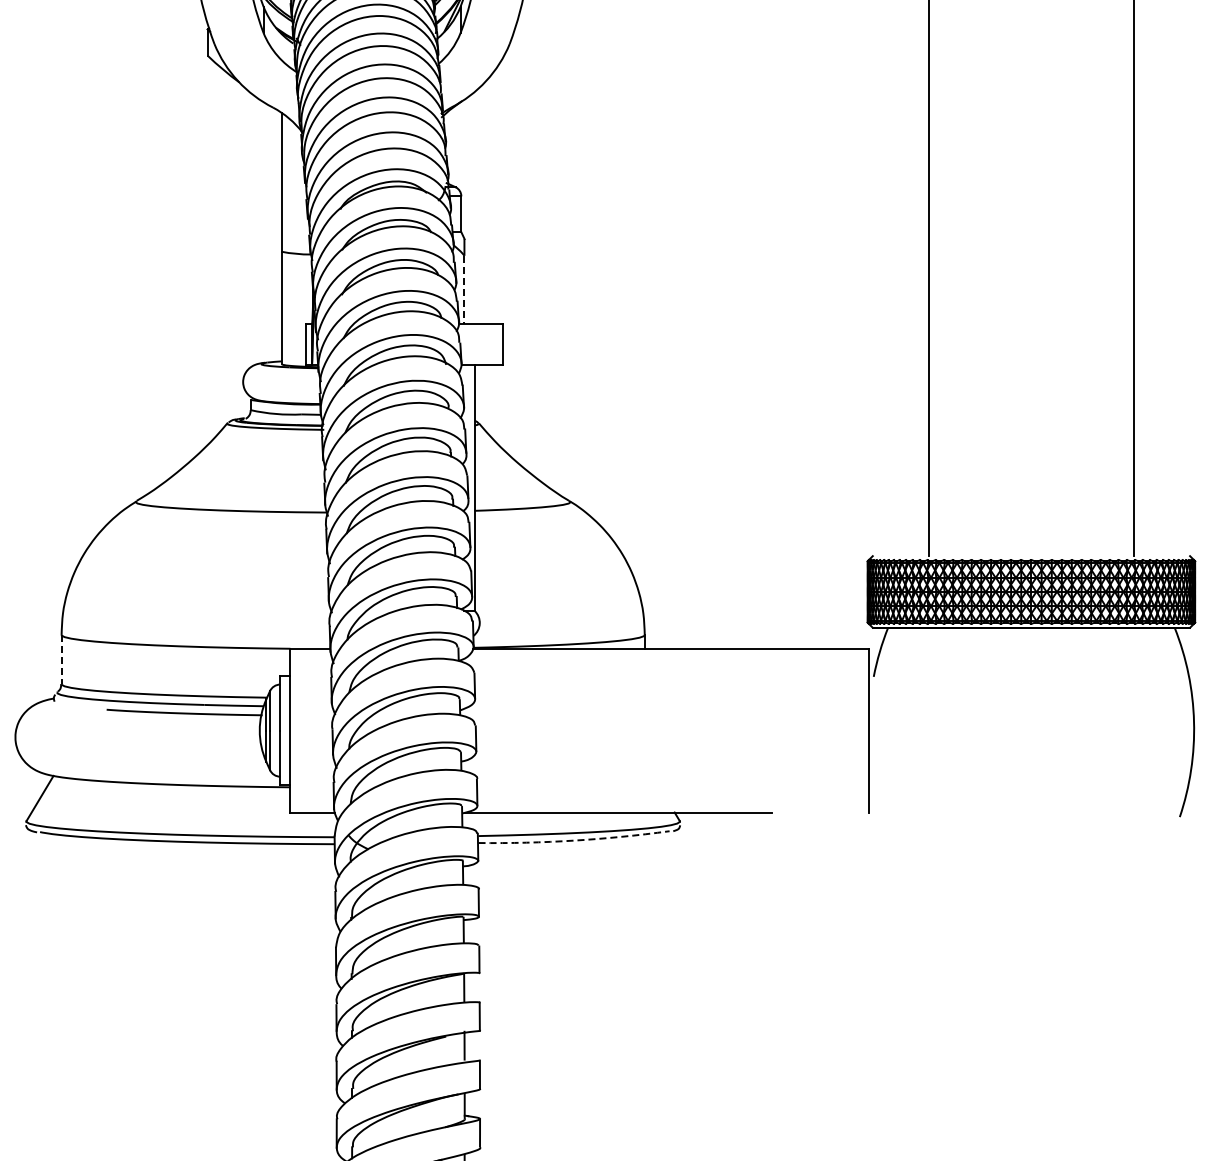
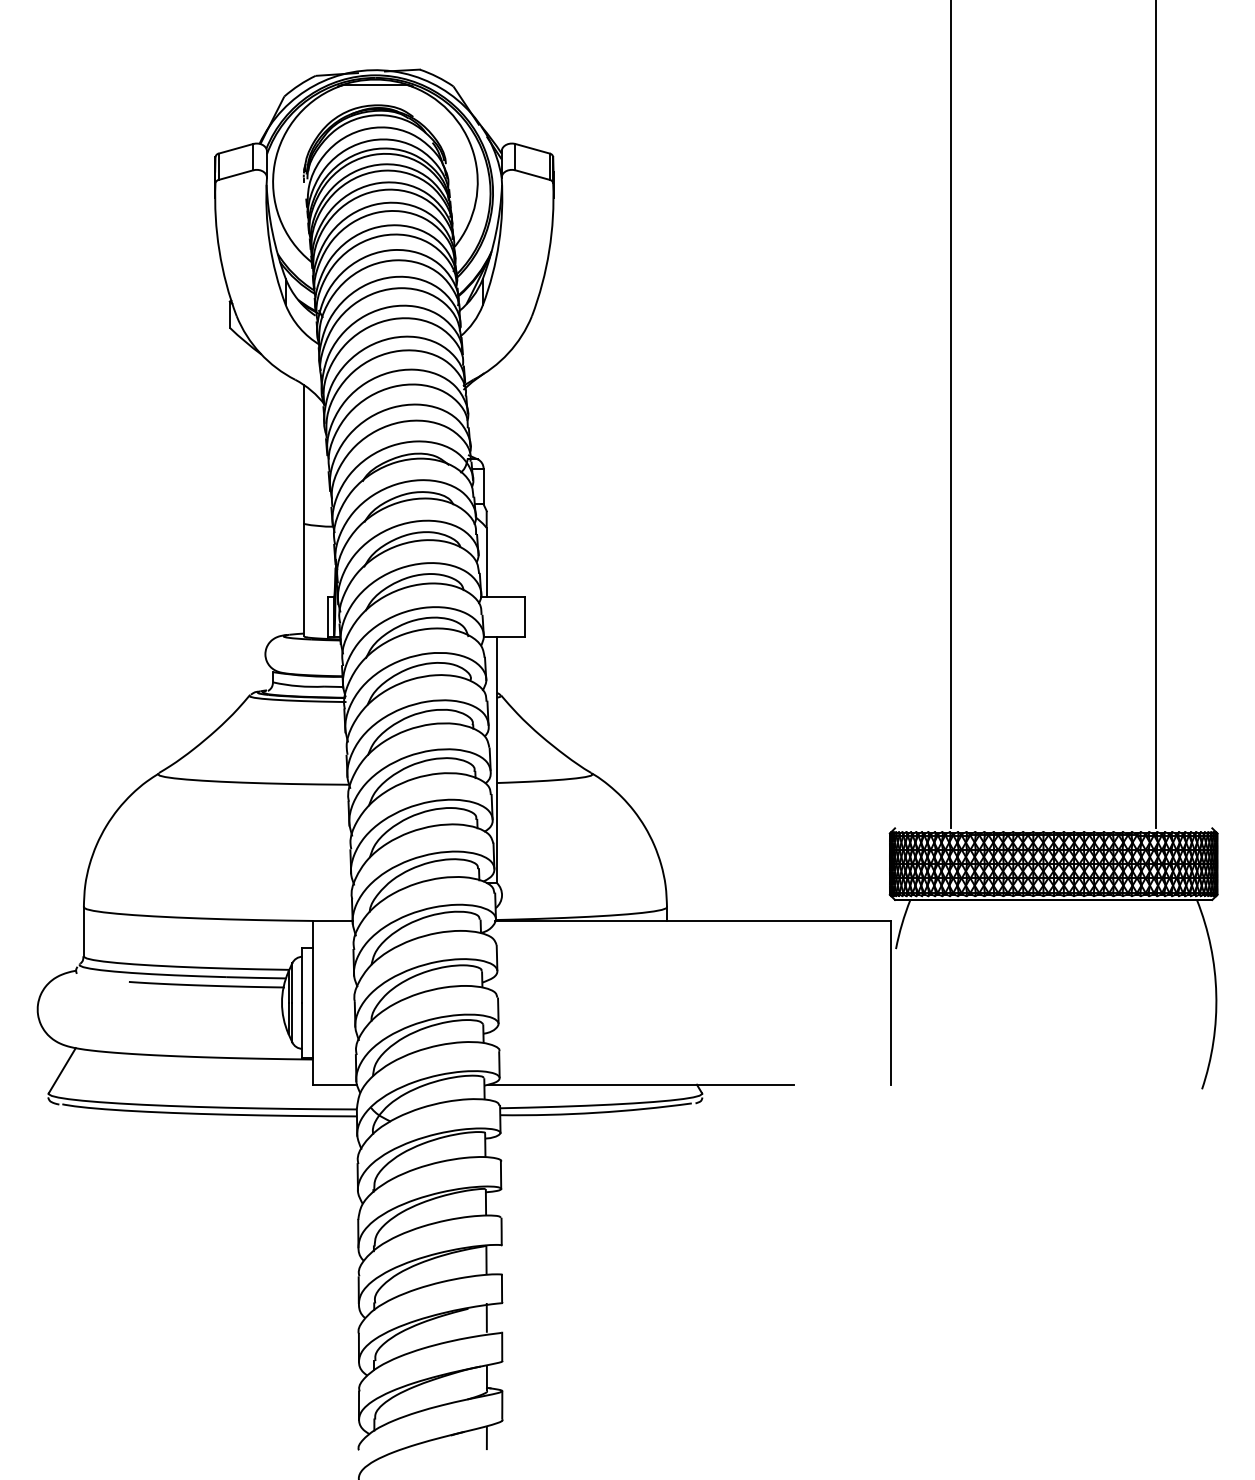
line: (464, 290) -> (486, 562), dashed -> solid
line: (61, 659) -> (83, 931), dashed -> solid
arc: (574, 840) -> (596, 1112), dashed -> solid

